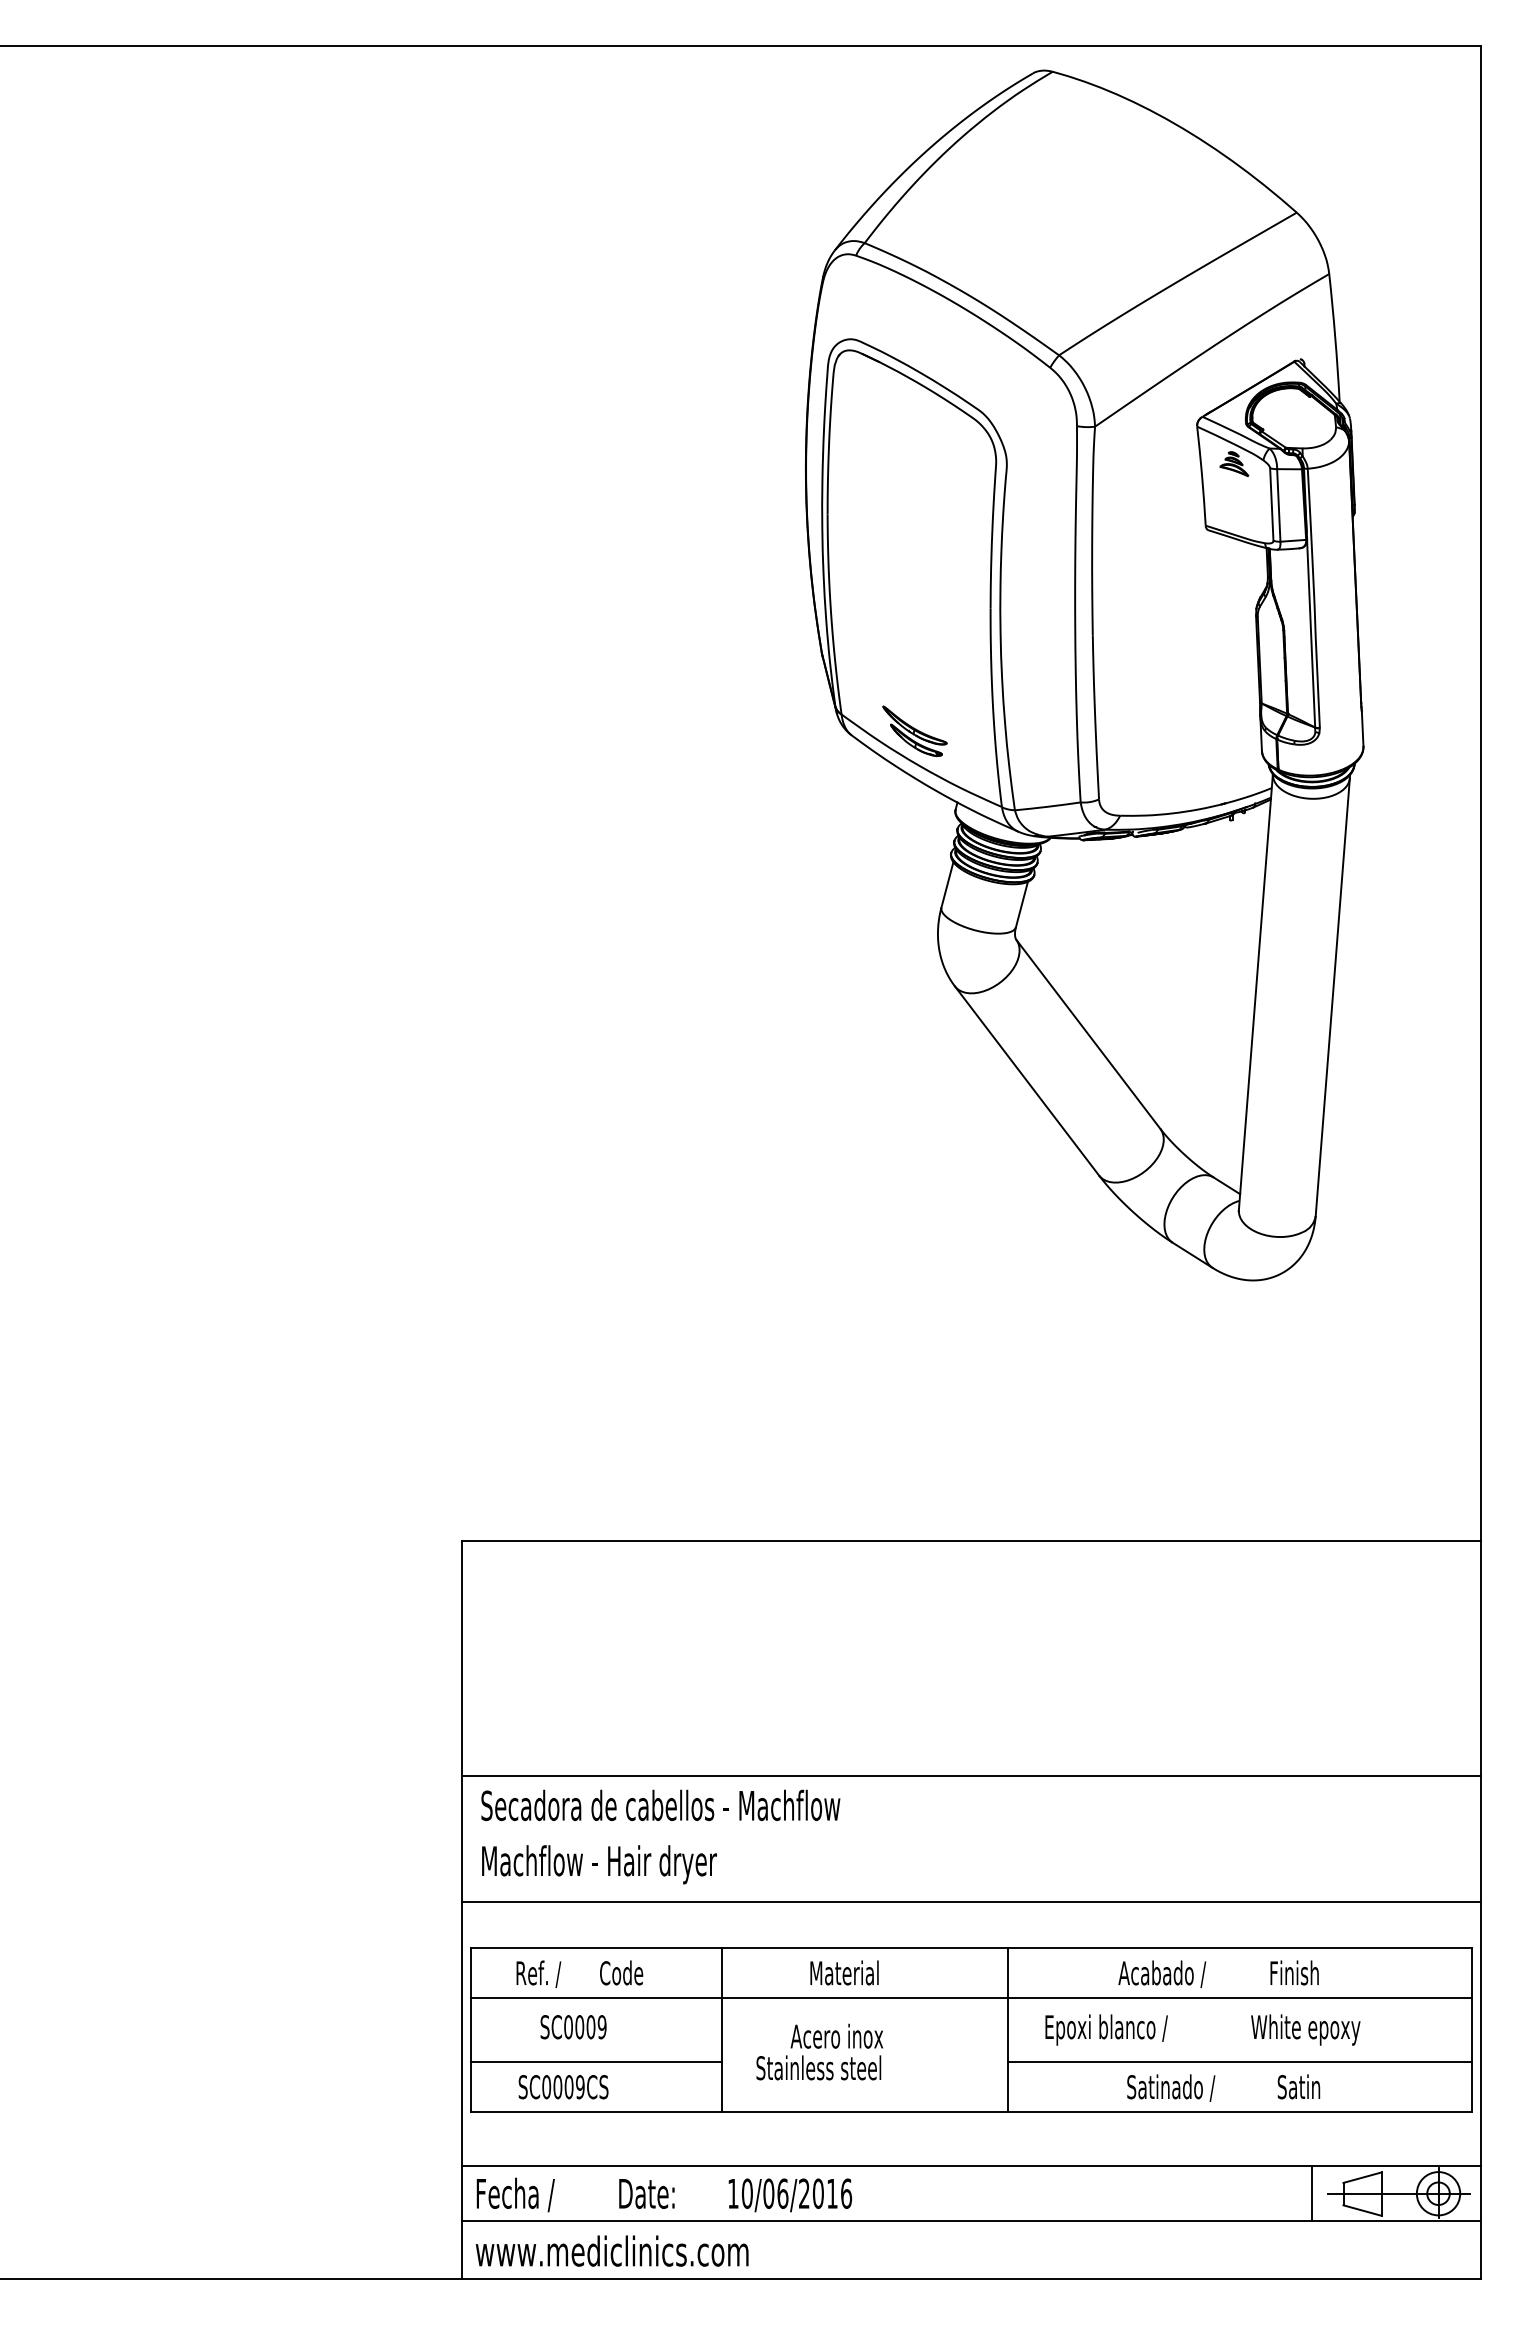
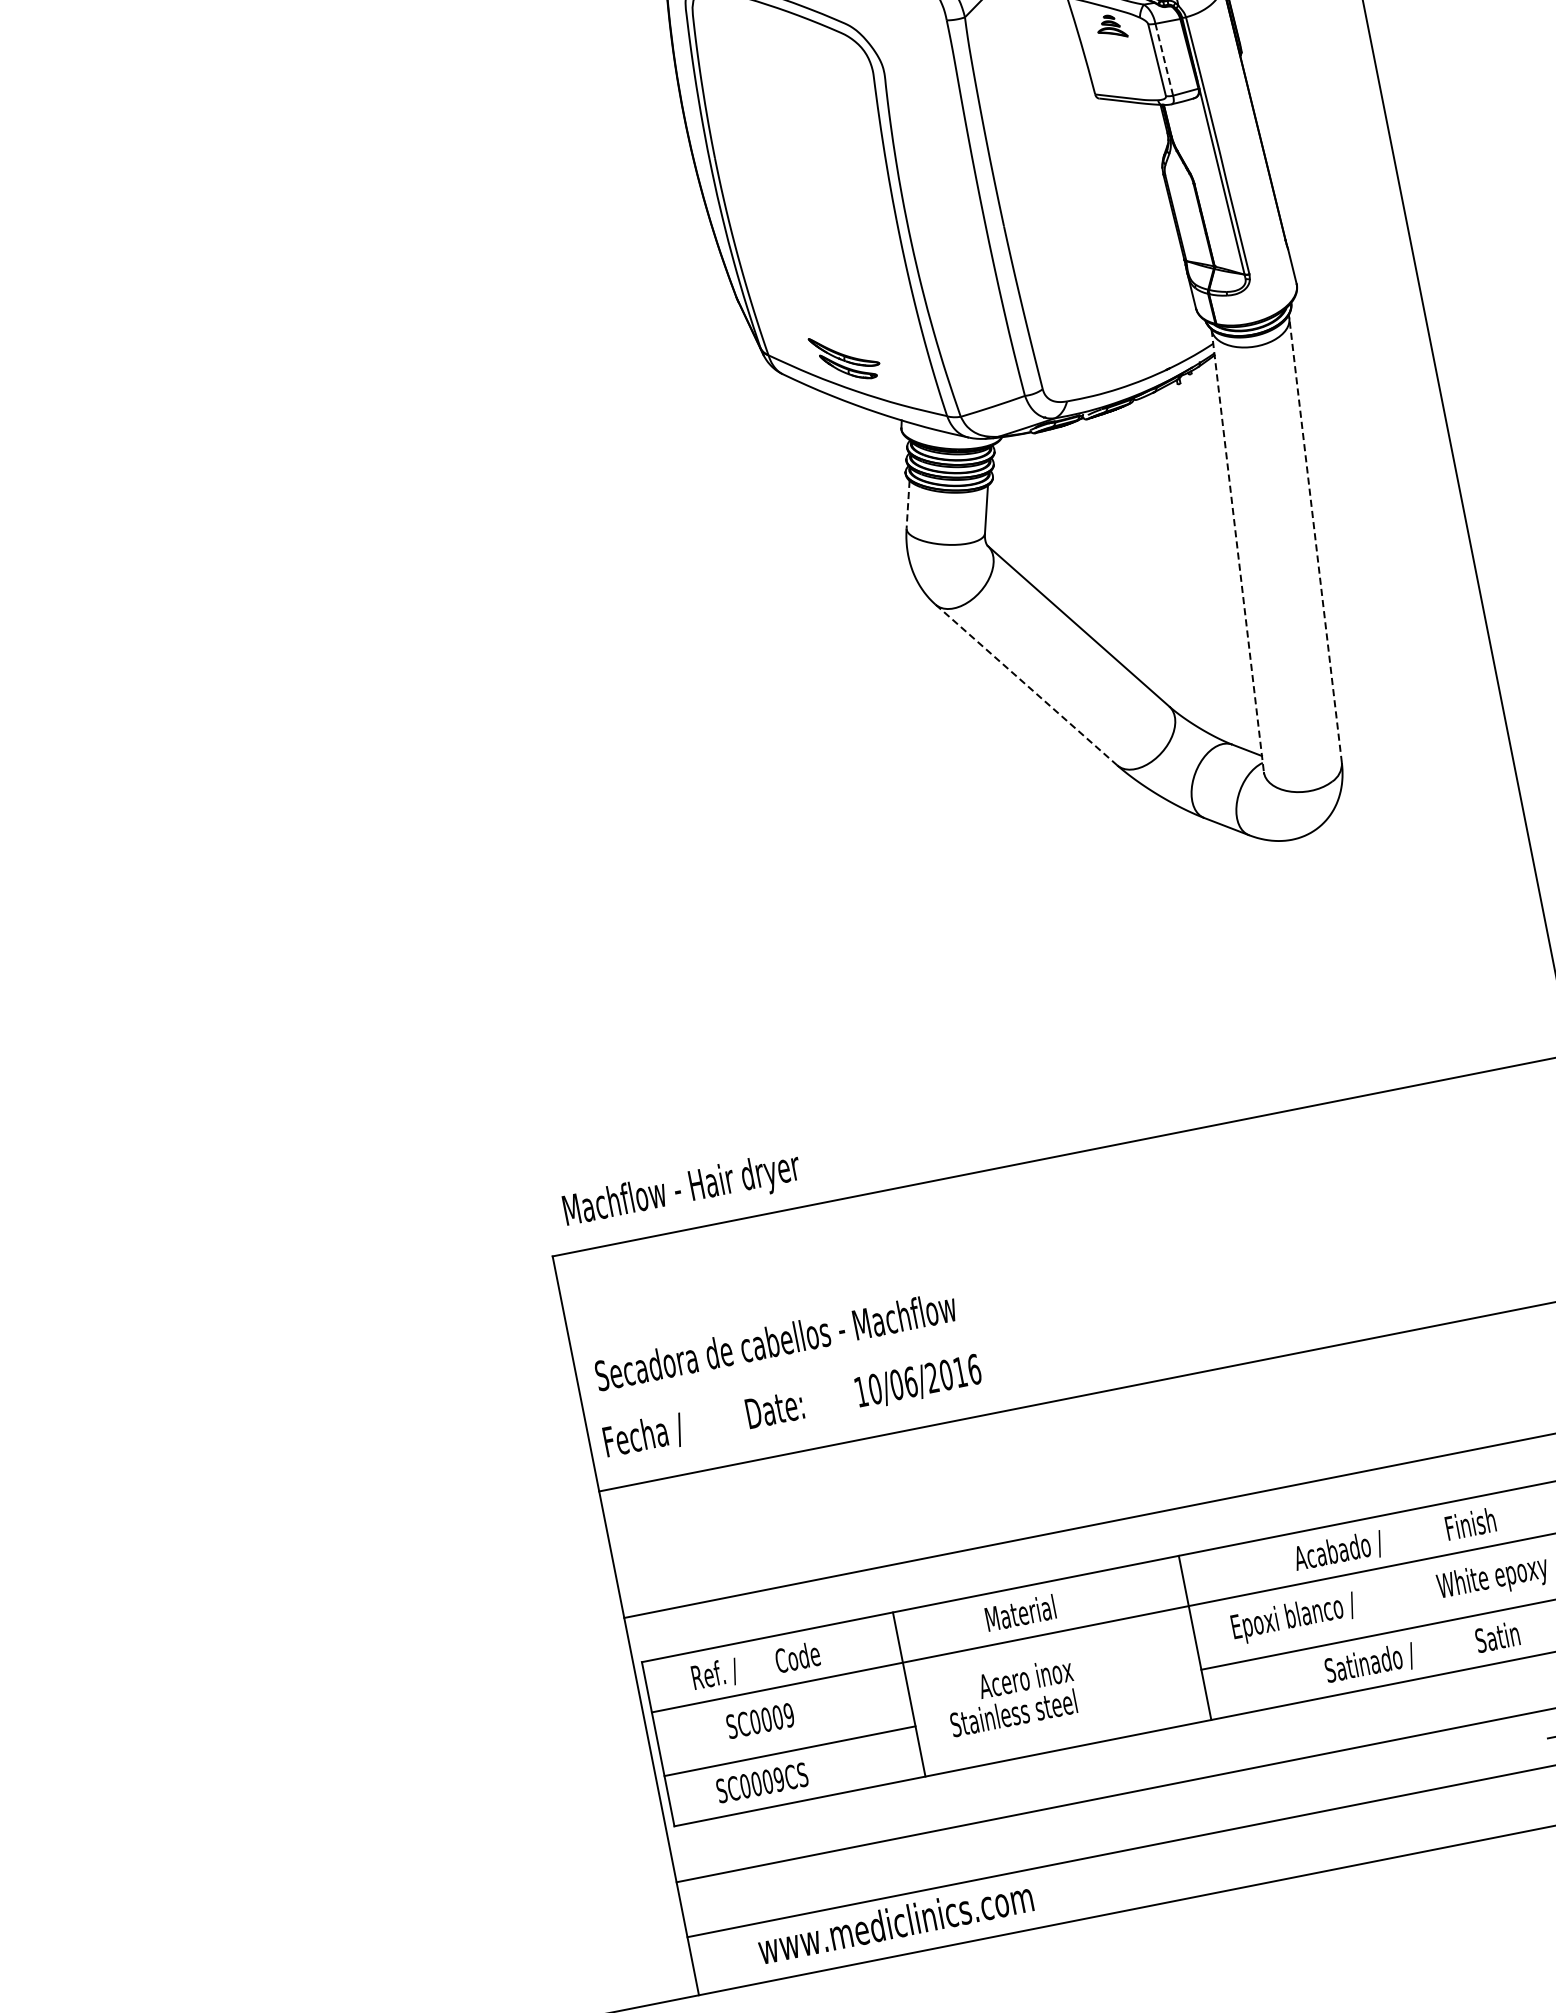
line: (1278, 504) -> (1163, 58), solid -> dashed
line: (947, 884) -> (908, 504), solid -> dashed
line: (1255, 992) -> (1237, 551), solid -> dashed
line: (1332, 997) -> (1315, 541), solid -> dashed
line: (1027, 1081) -> (1027, 685), solid -> dashed
text: (660, 1805) -> (775, 1341), moved
text: (599, 1864) -> (682, 1191), moved
line: (1311, 2193) -> (1531, 1741), removed
text: (664, 2194) -> (792, 1406), moved
text: (611, 2250) -> (894, 1922), moved

